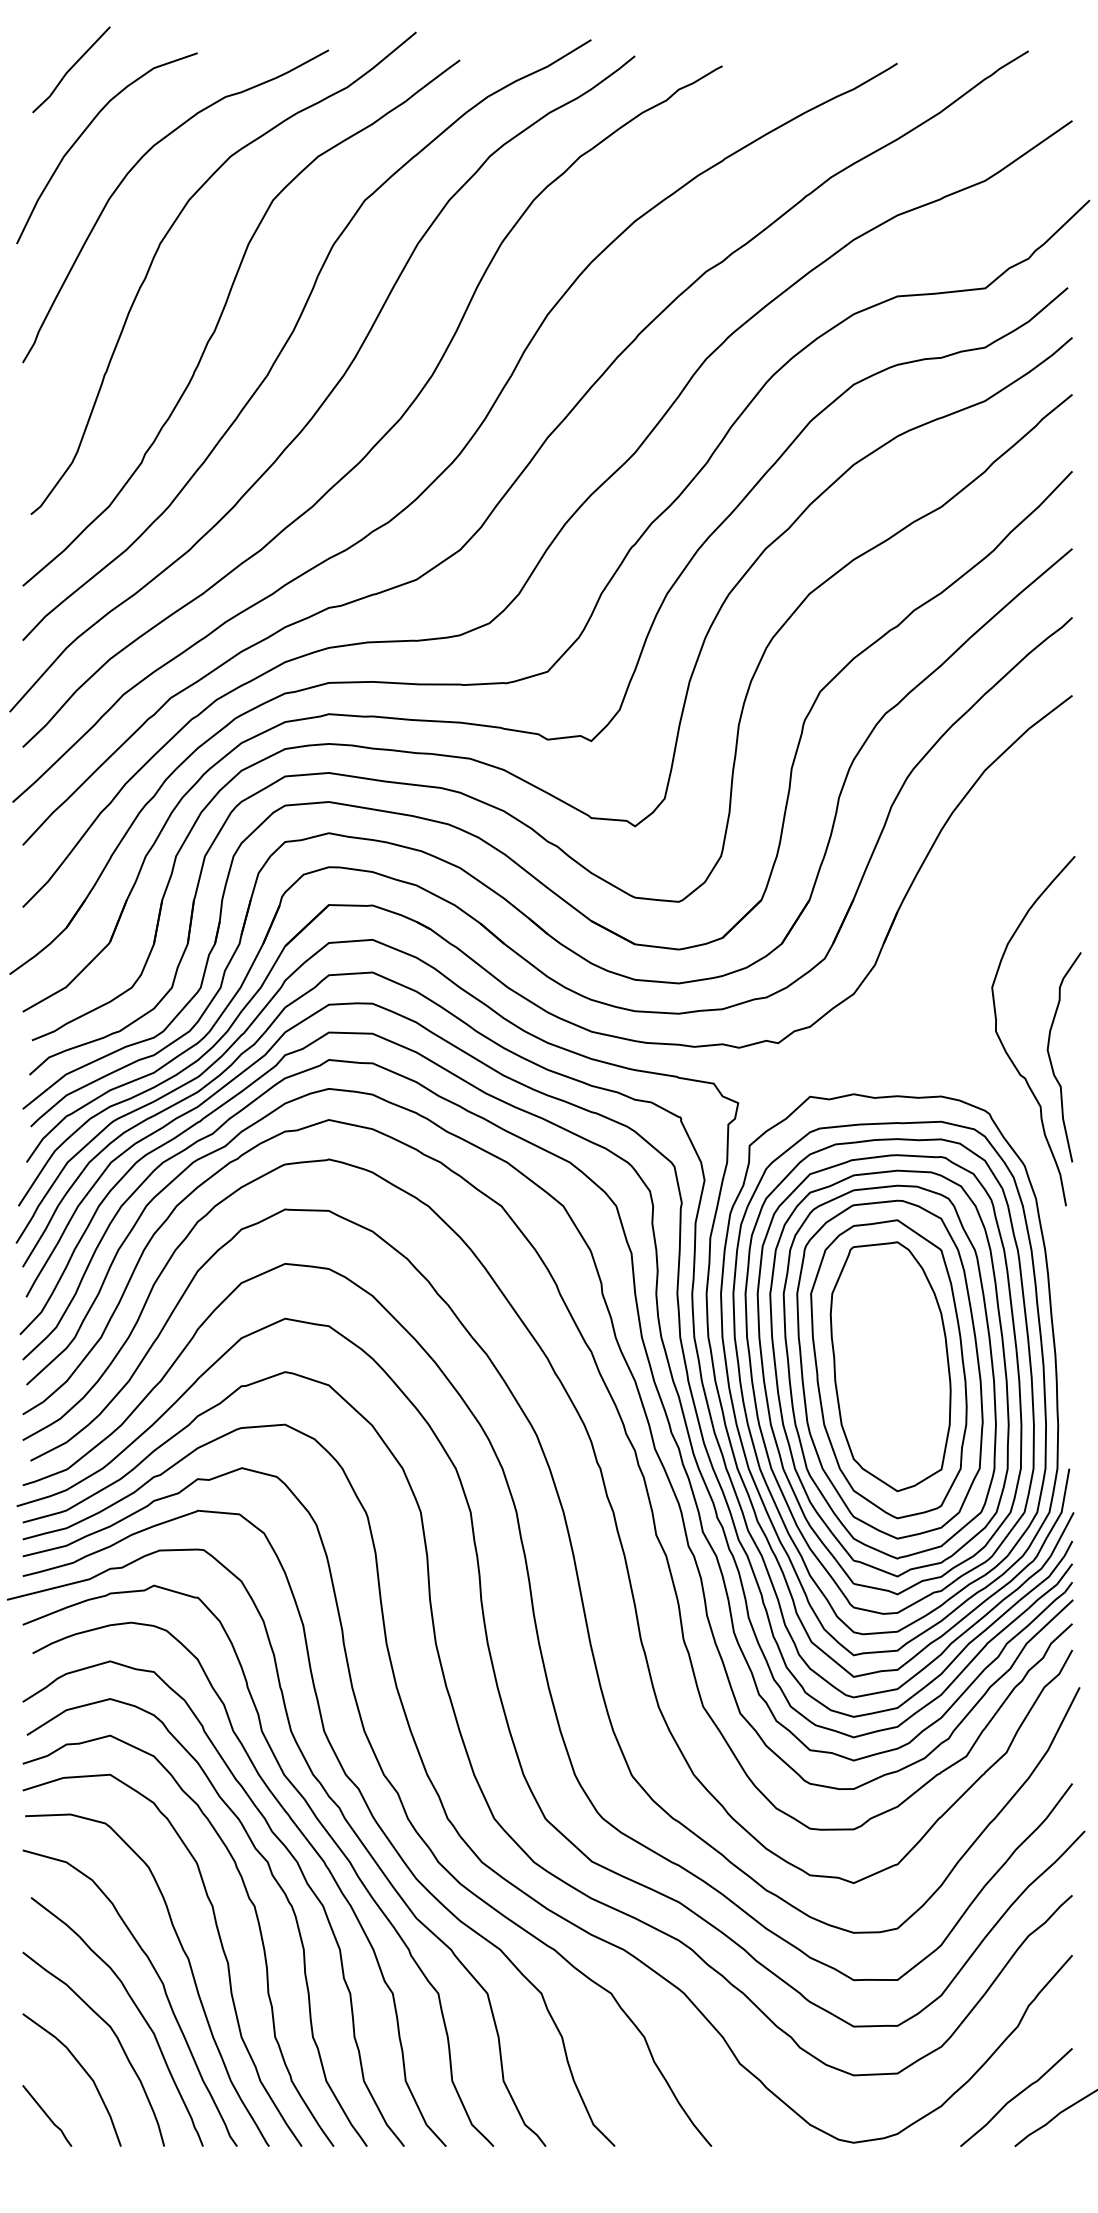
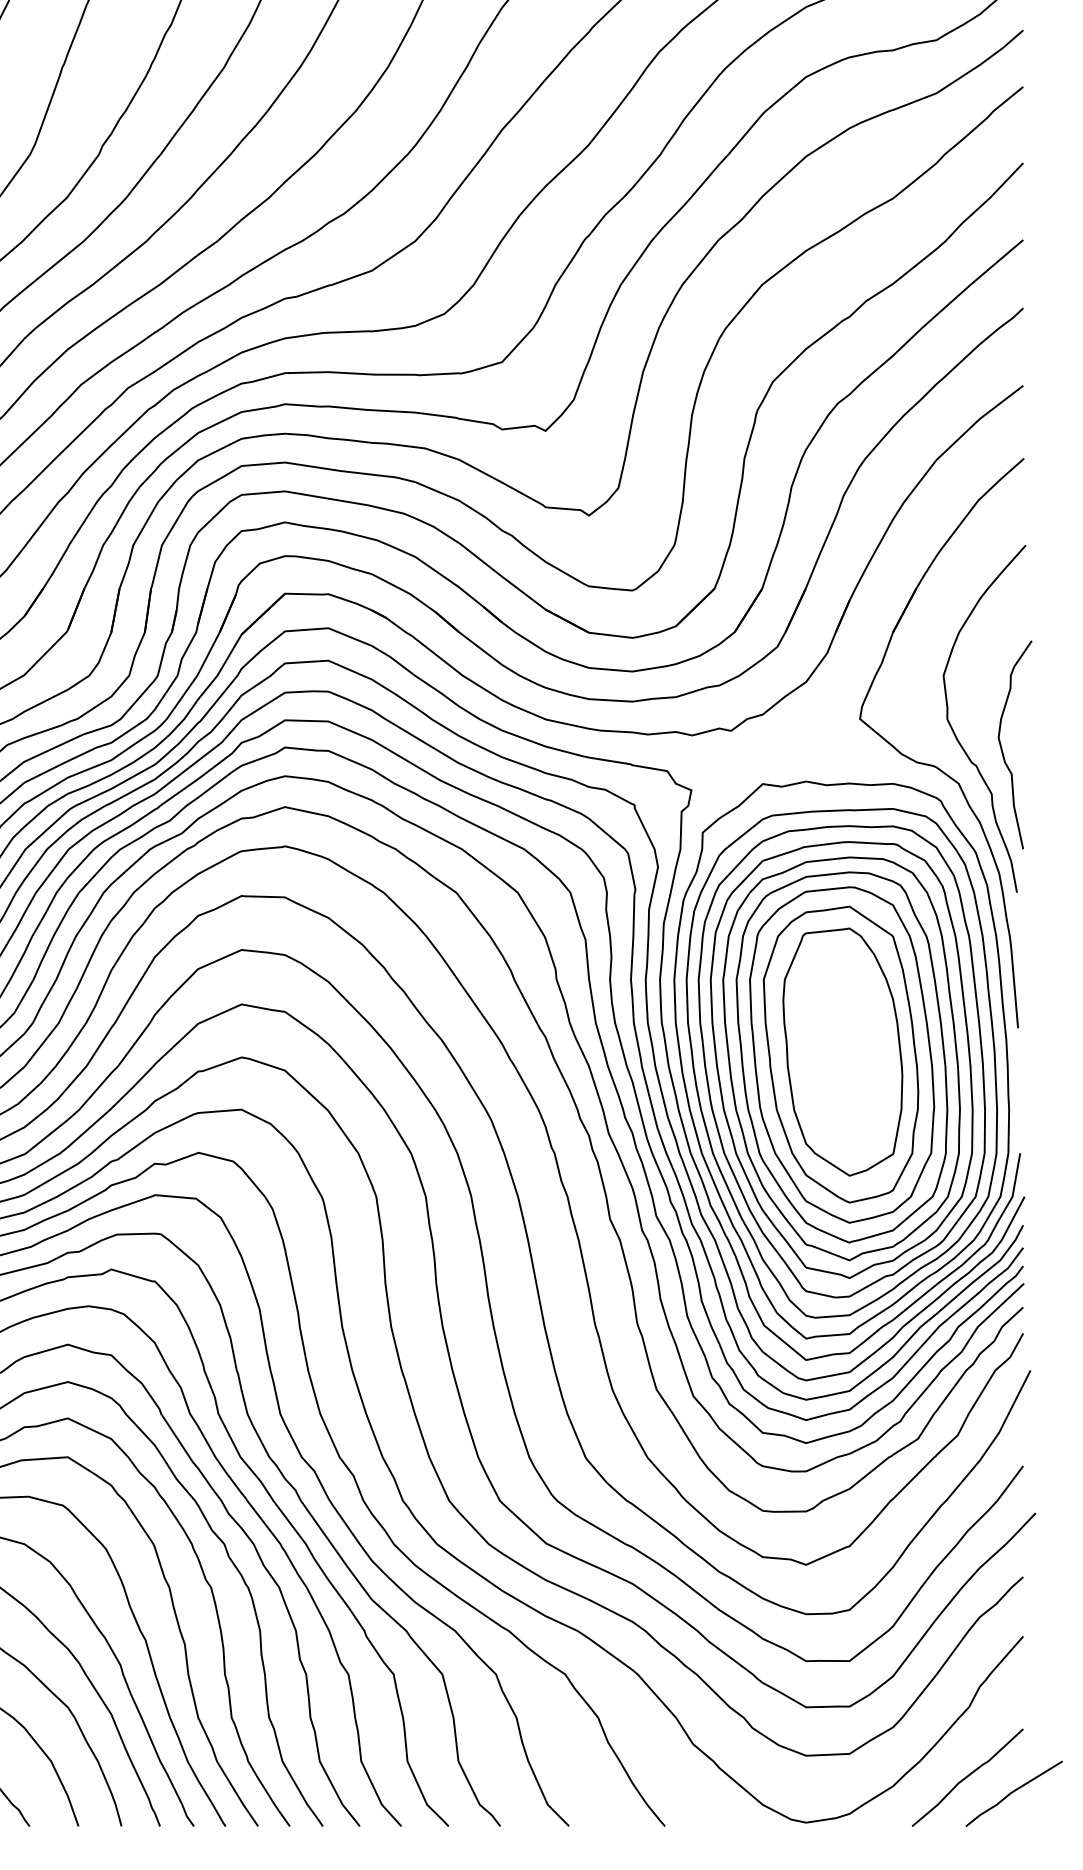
part: (982, 1077) -> (933, 764), added

